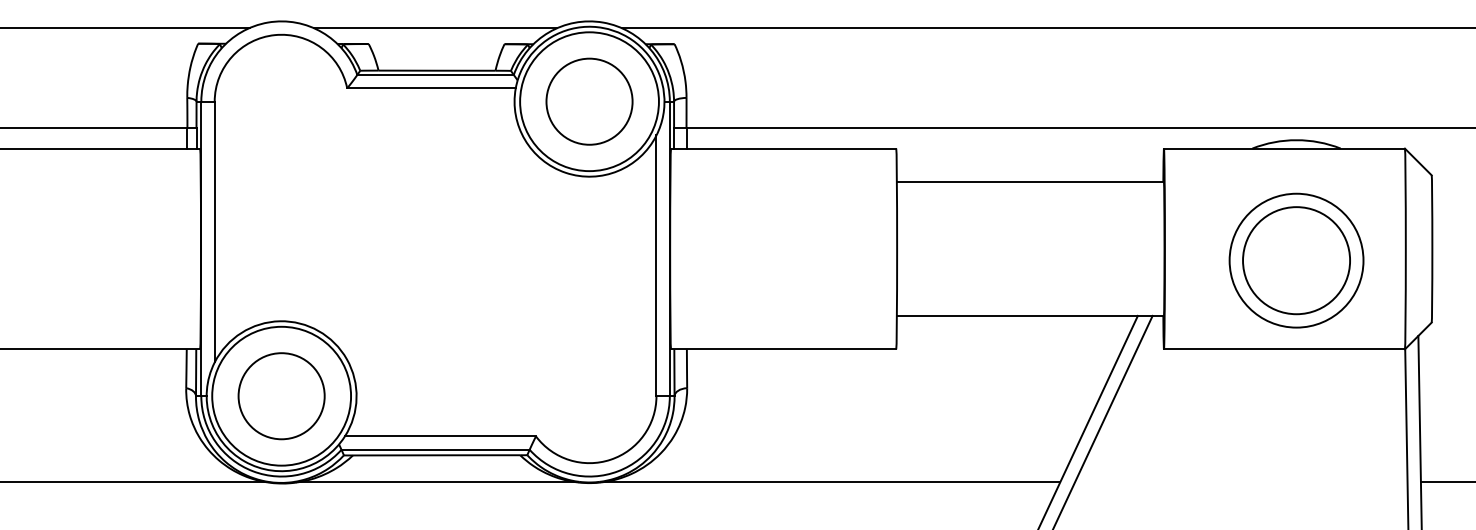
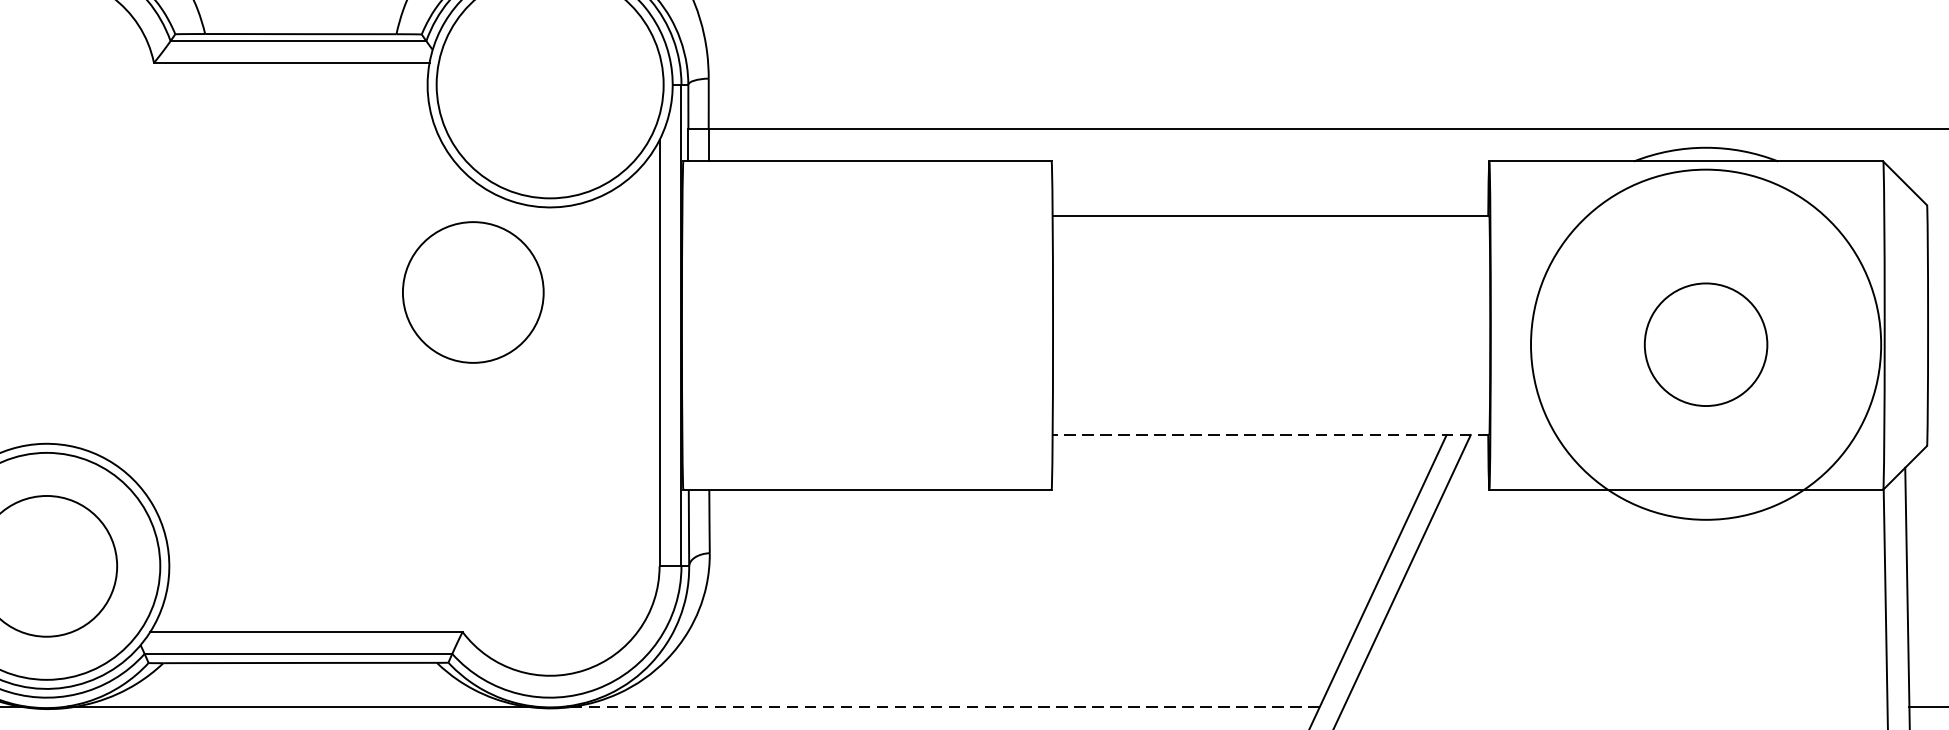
circle: (589, 101) -> (473, 292), moved
circle: (1296, 260) -> (1705, 344), size x0.7
circle: (1296, 260) -> (1705, 344), size x1.6
line: (1030, 315) -> (1271, 434), solid -> dashed
line: (830, 482) -> (944, 707), solid -> dashed

